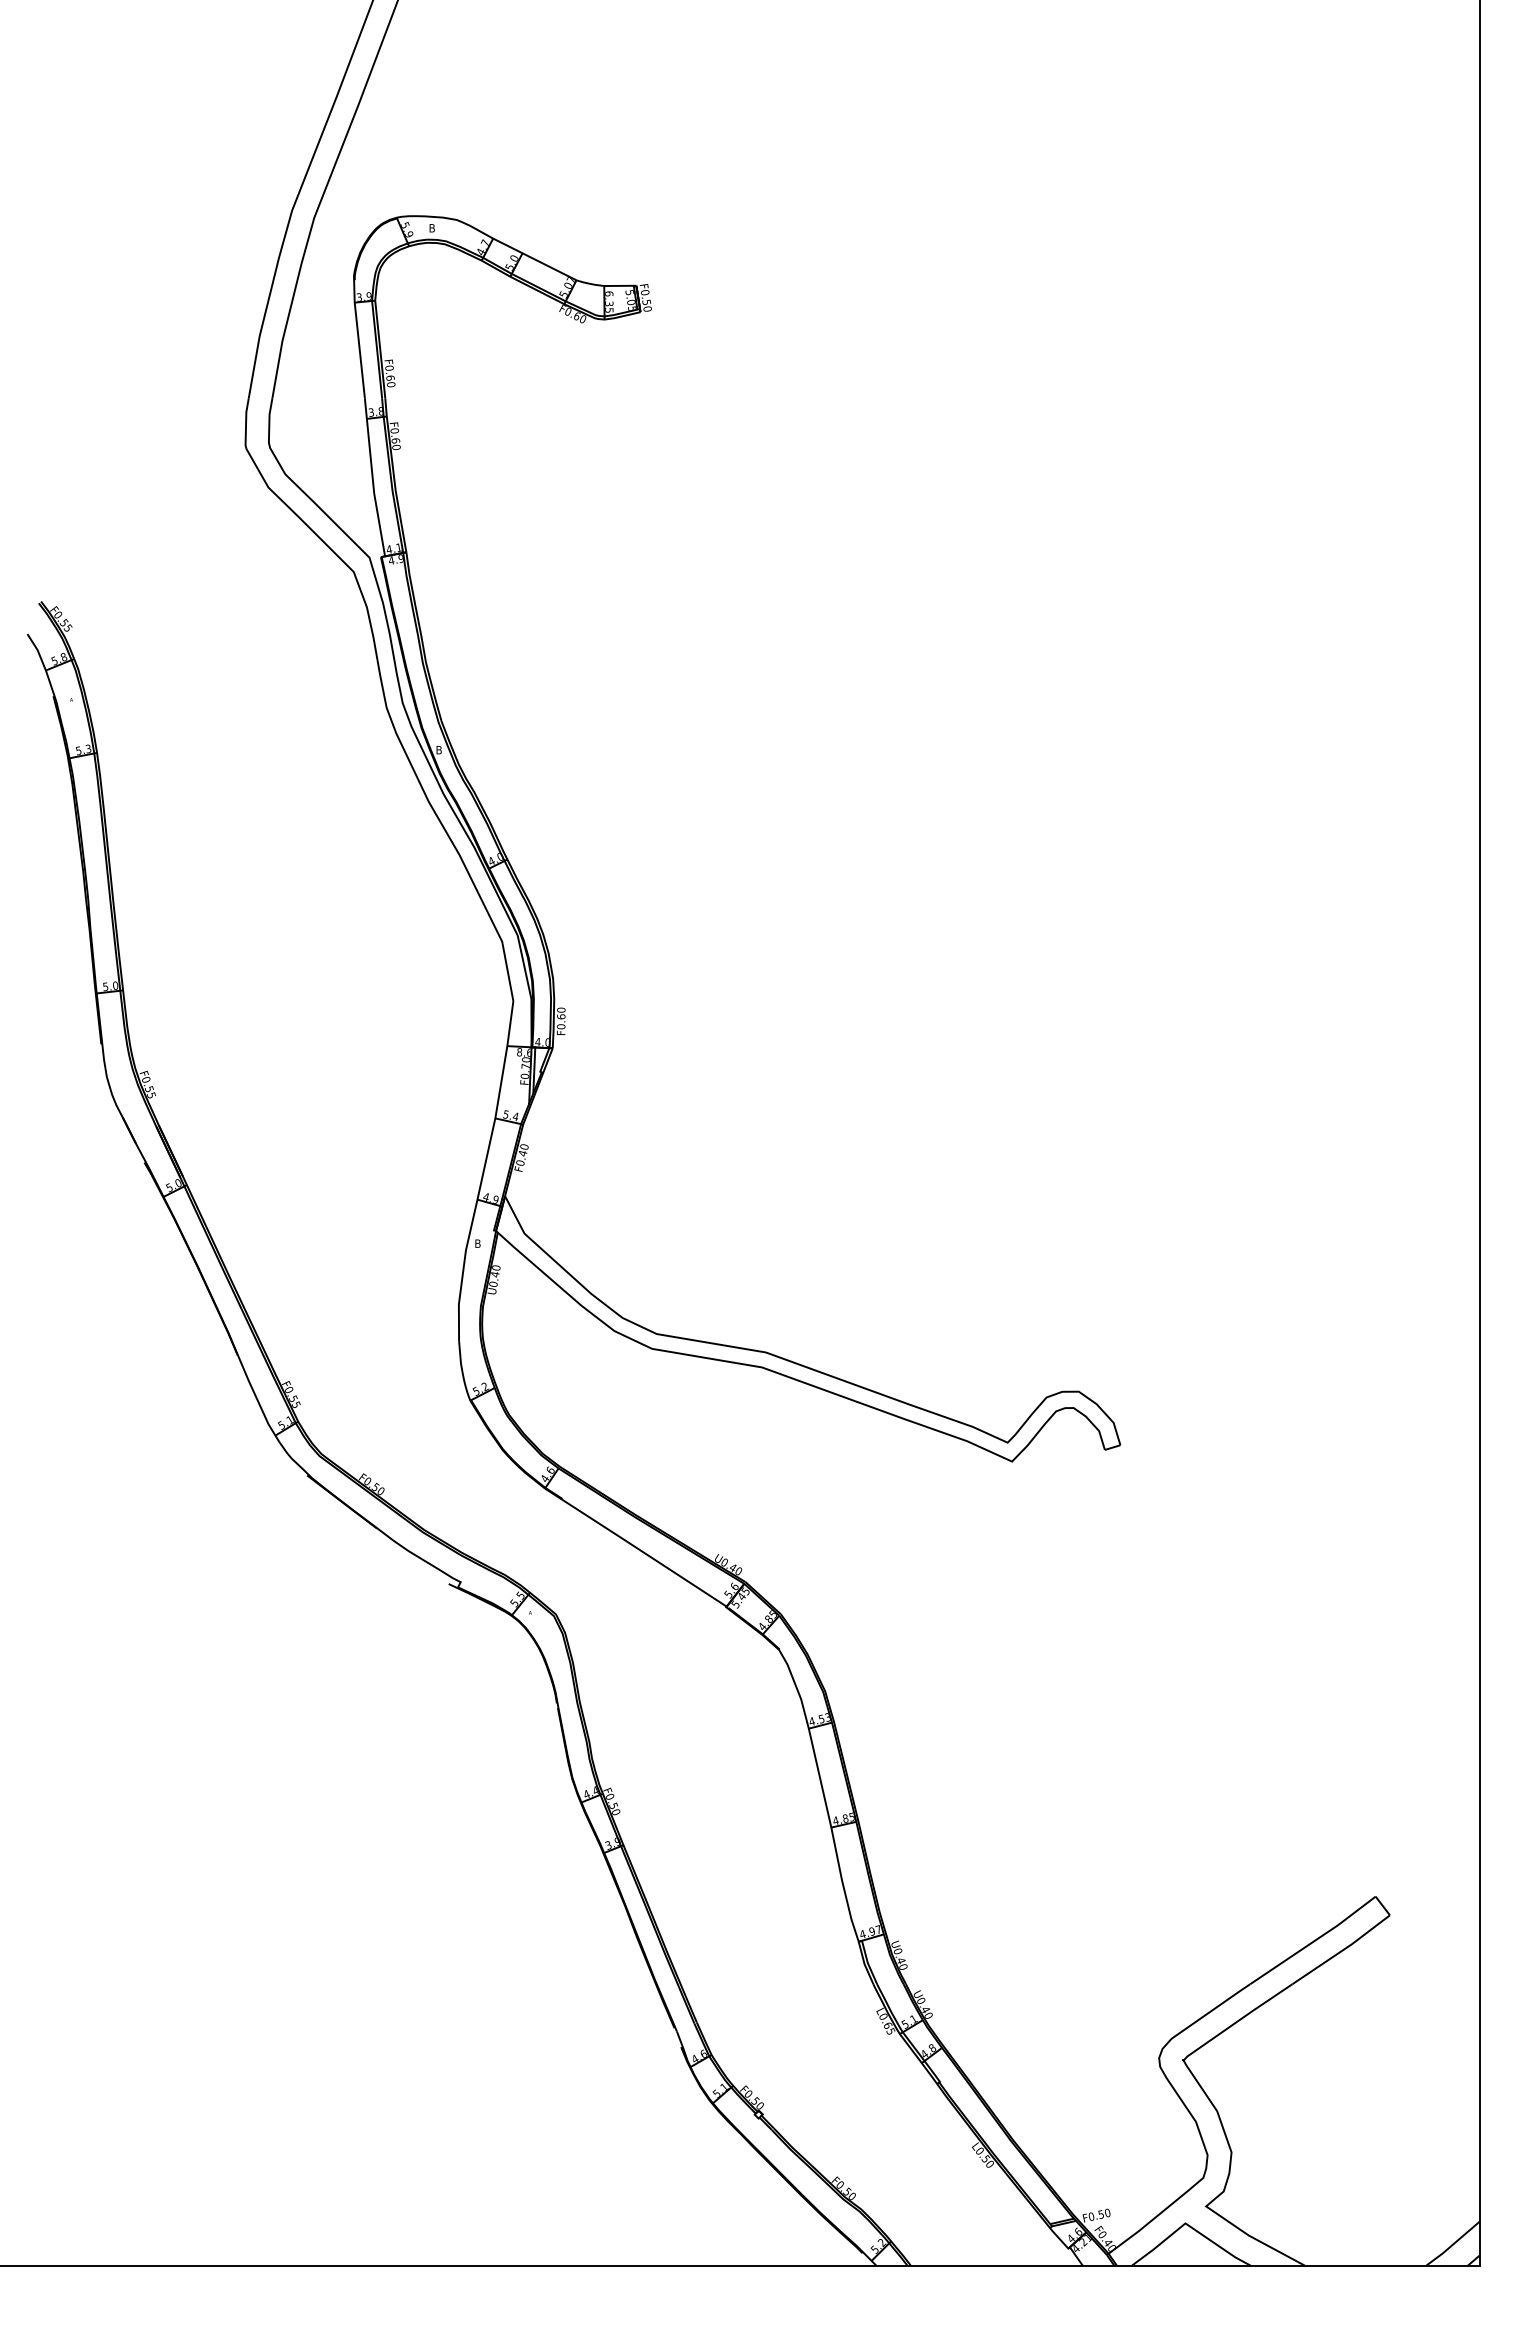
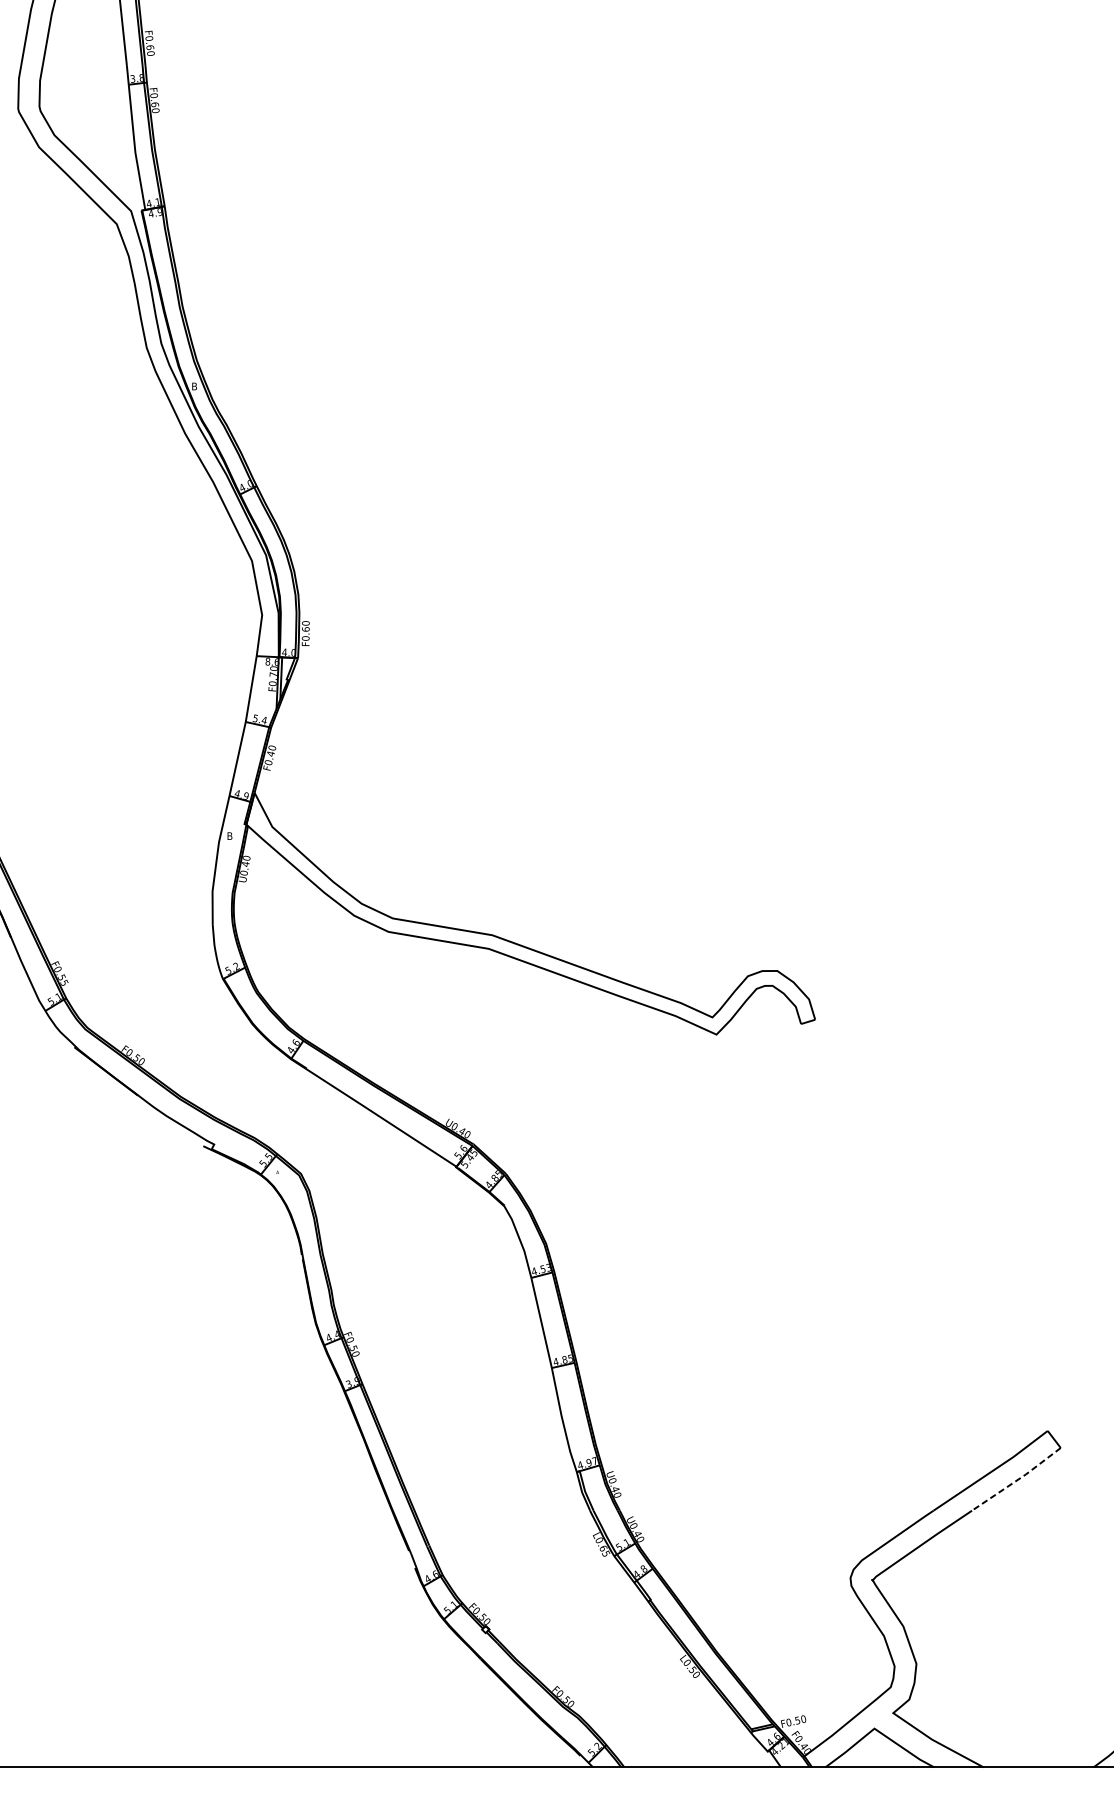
line: (1341, 1950) -> (1016, 1480), solid -> dashed

